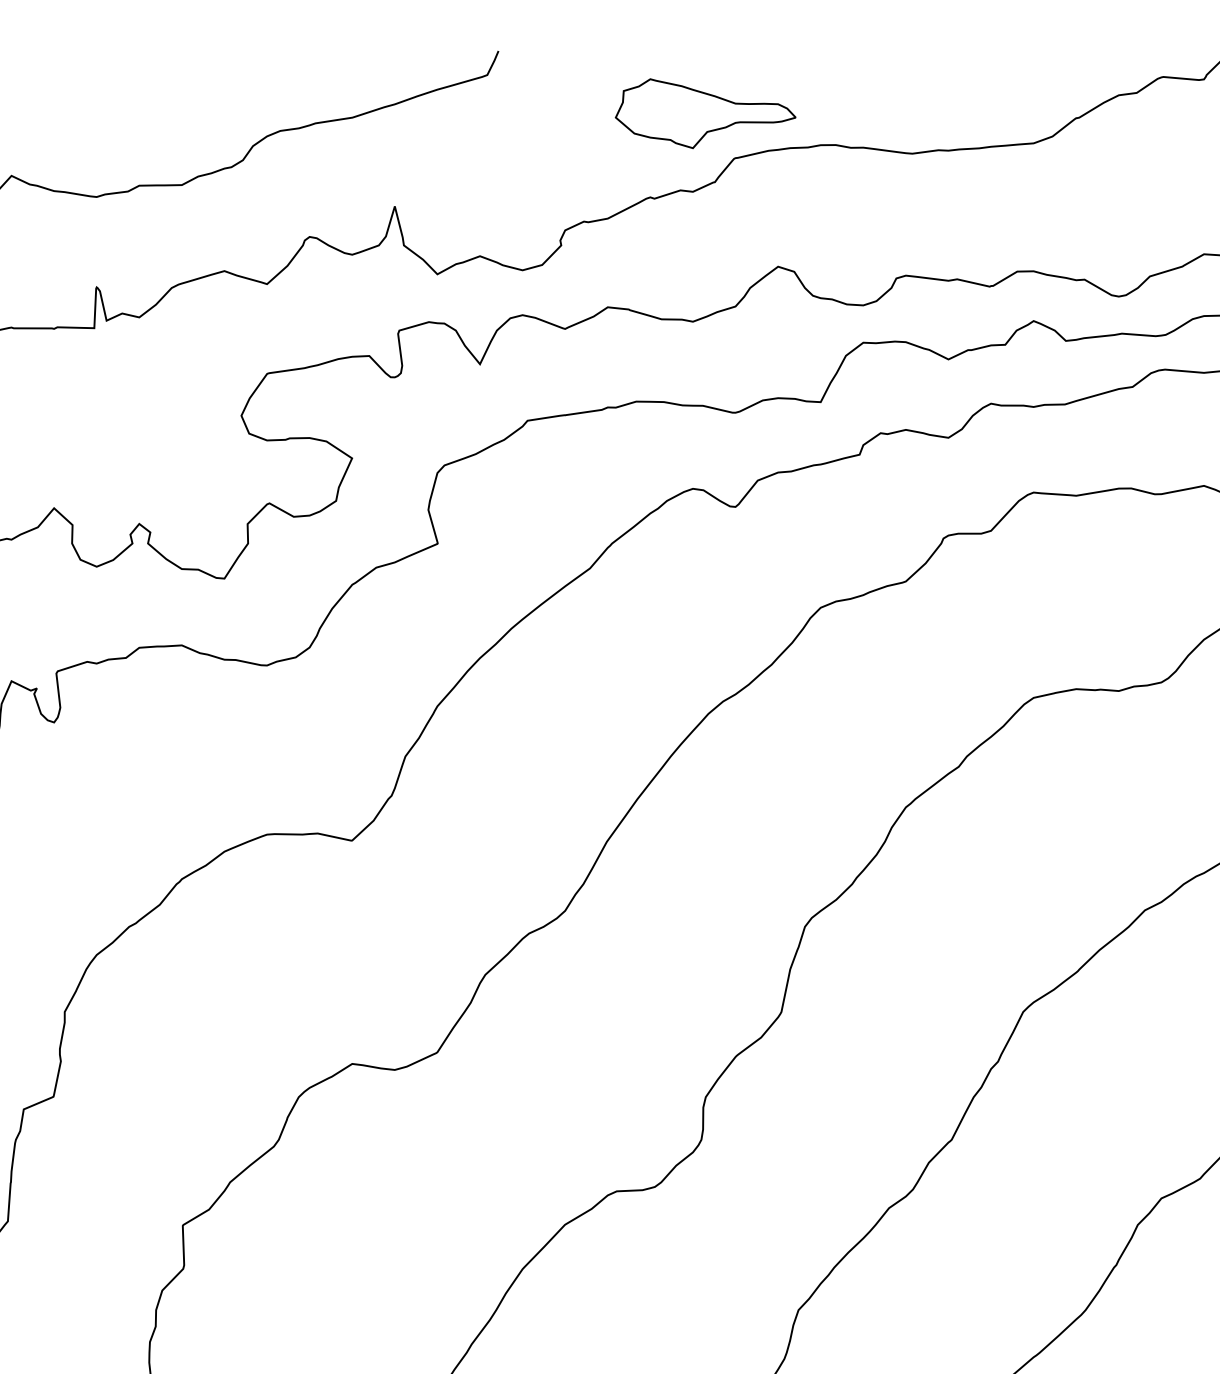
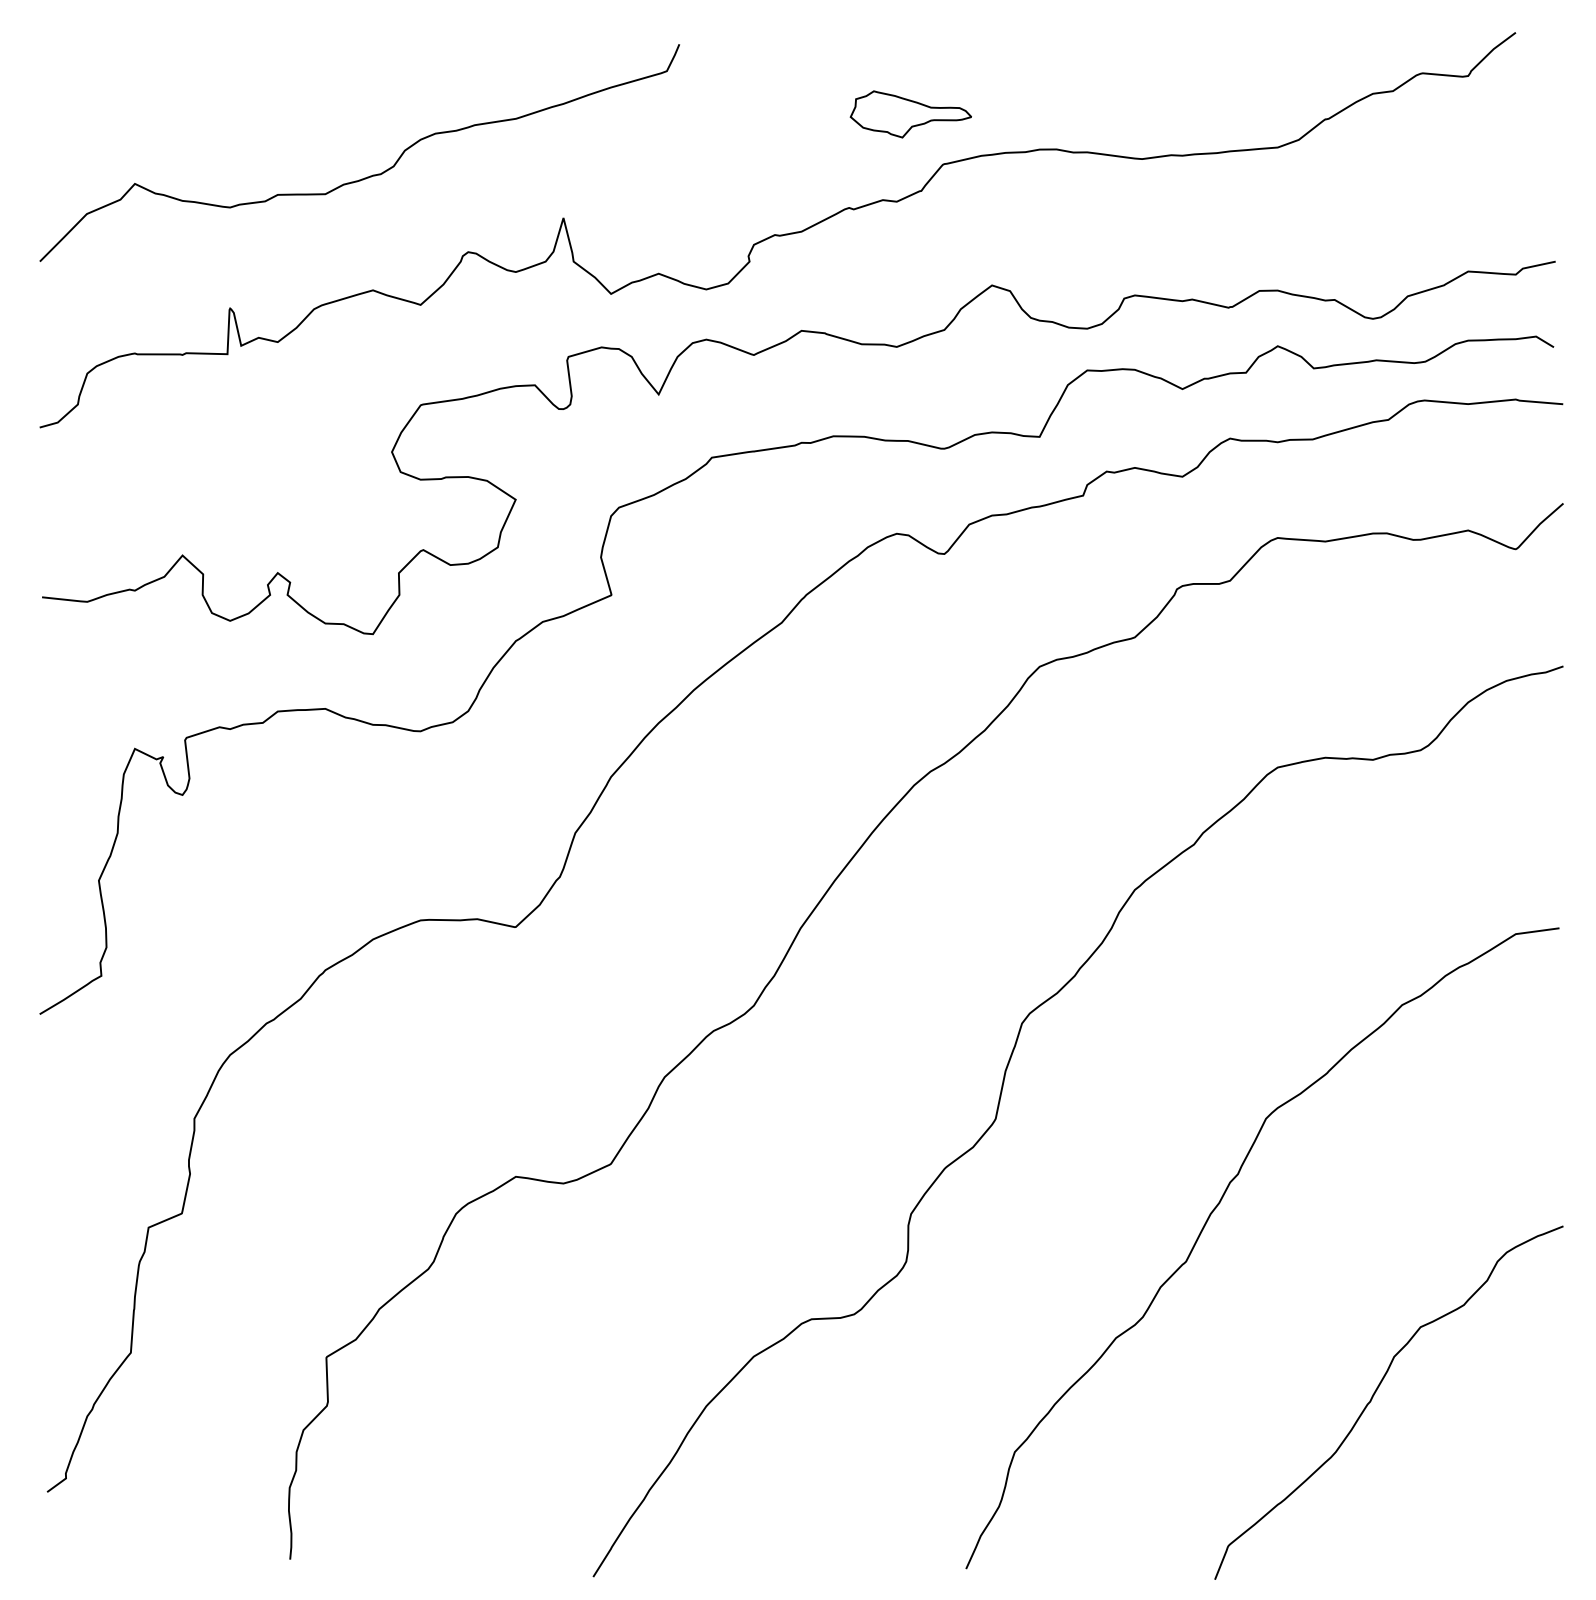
part: (705, 113) -> (910, 114), size x0.6

